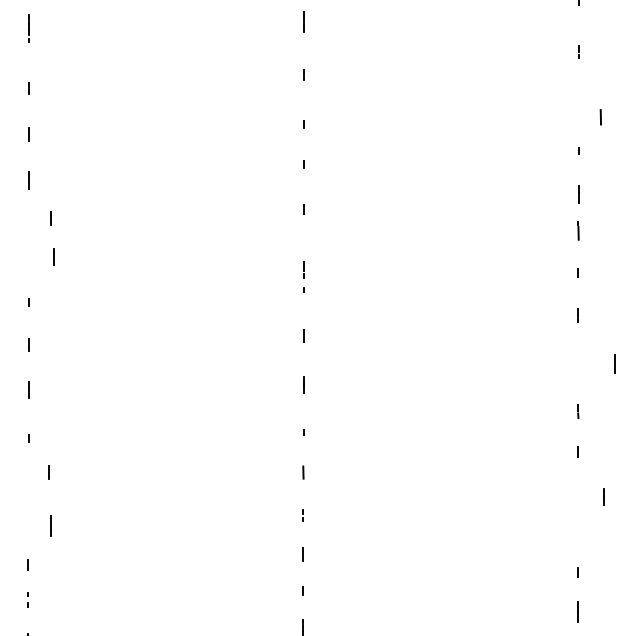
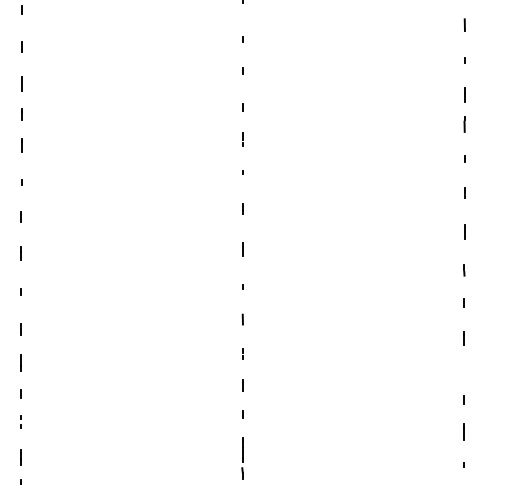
line: (600, 117) -> (464, 25), moved
line: (50, 218) -> (21, 114), moved
line: (53, 256) -> (21, 145), moved
line: (303, 269) -> (242, 138), moved
line: (614, 363) -> (463, 231), moved
line: (48, 472) -> (21, 329), moved
line: (603, 496) -> (463, 338), moved
line: (50, 525) -> (20, 362), moved

